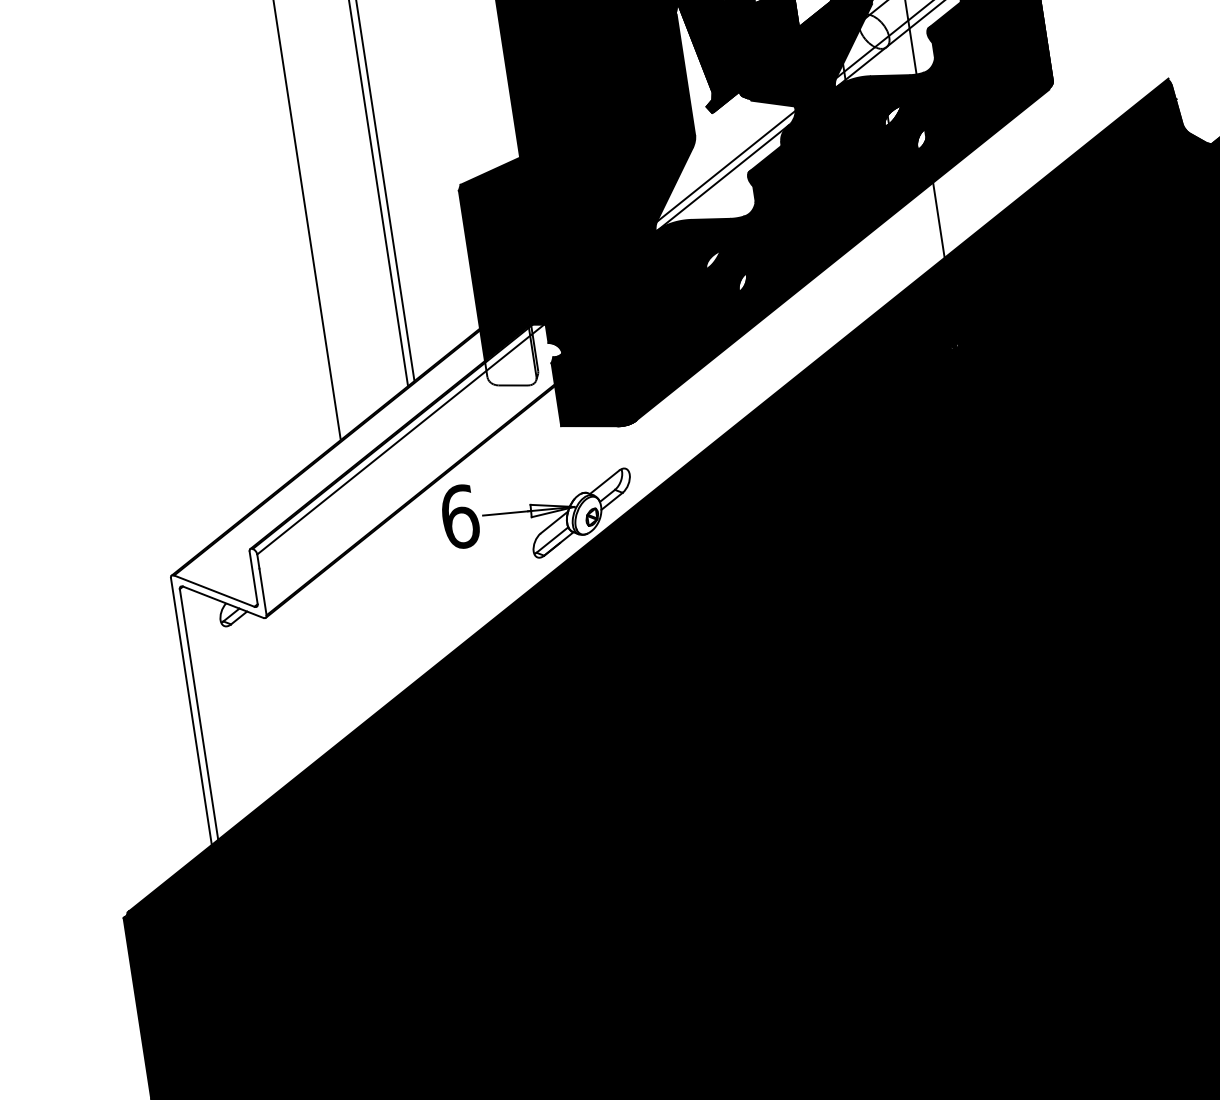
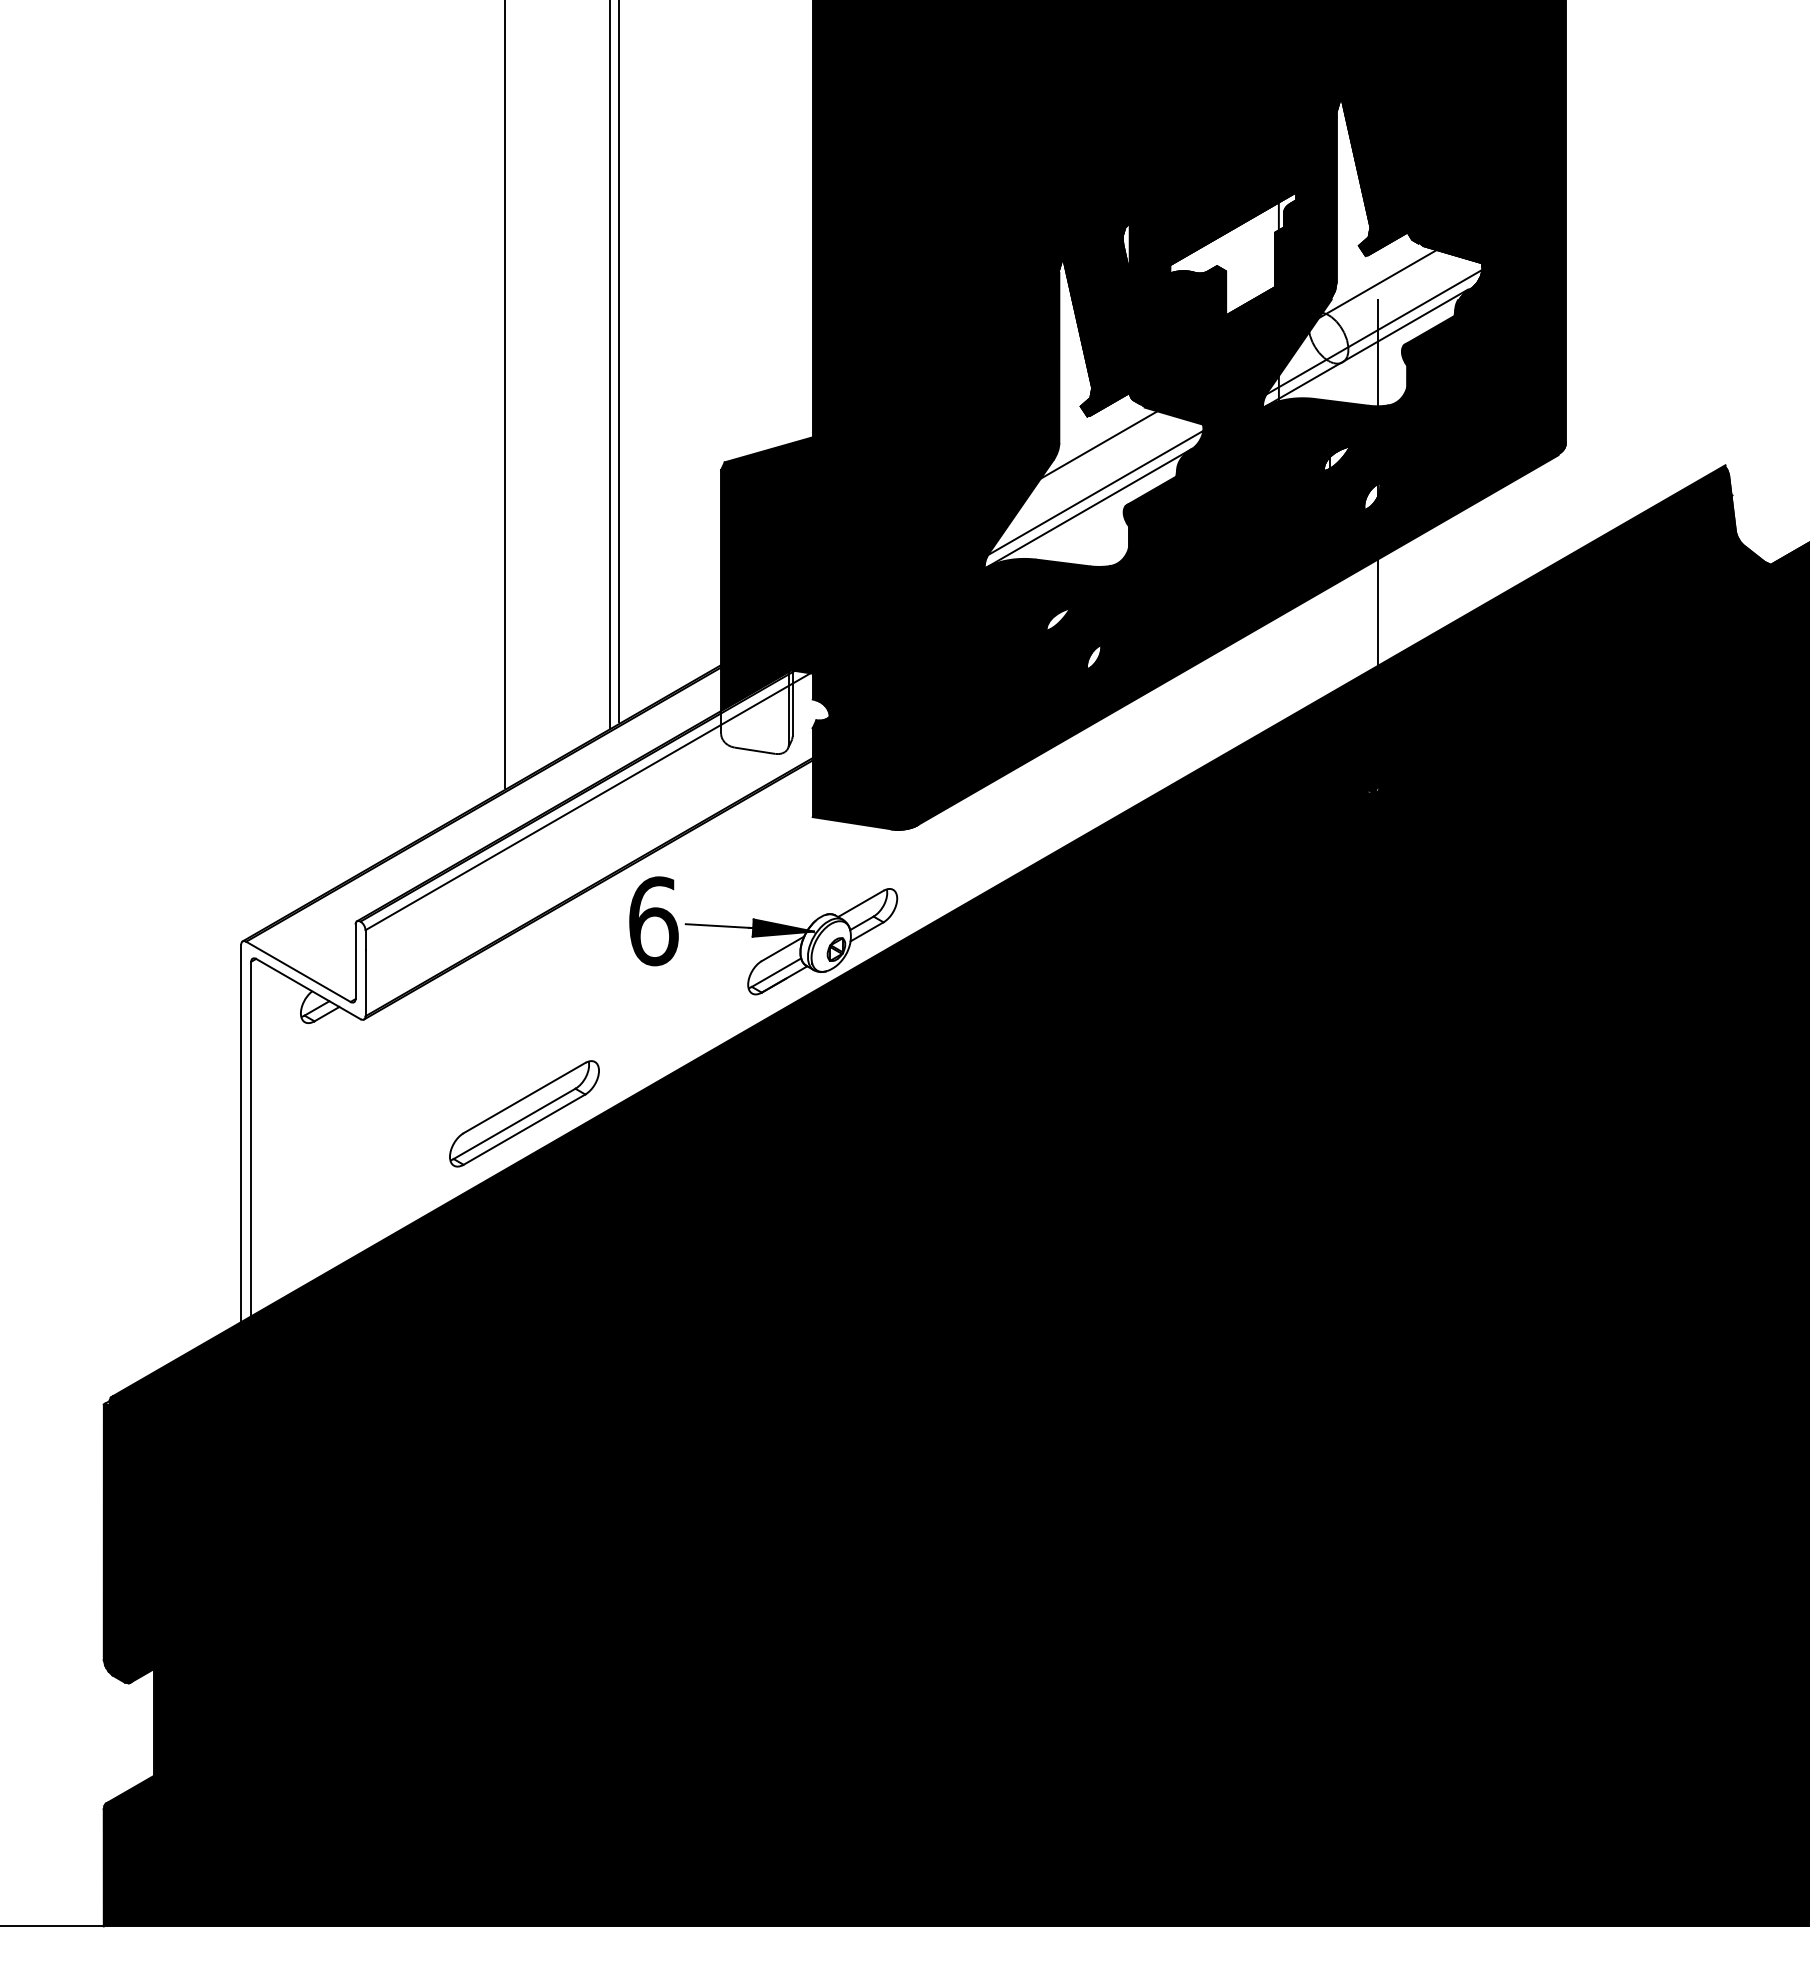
line: (722, 131) -> (1098, 444), added
fill: (551, 507) -> (782, 927), added
part: (389, 666) -> (524, 1113), added

